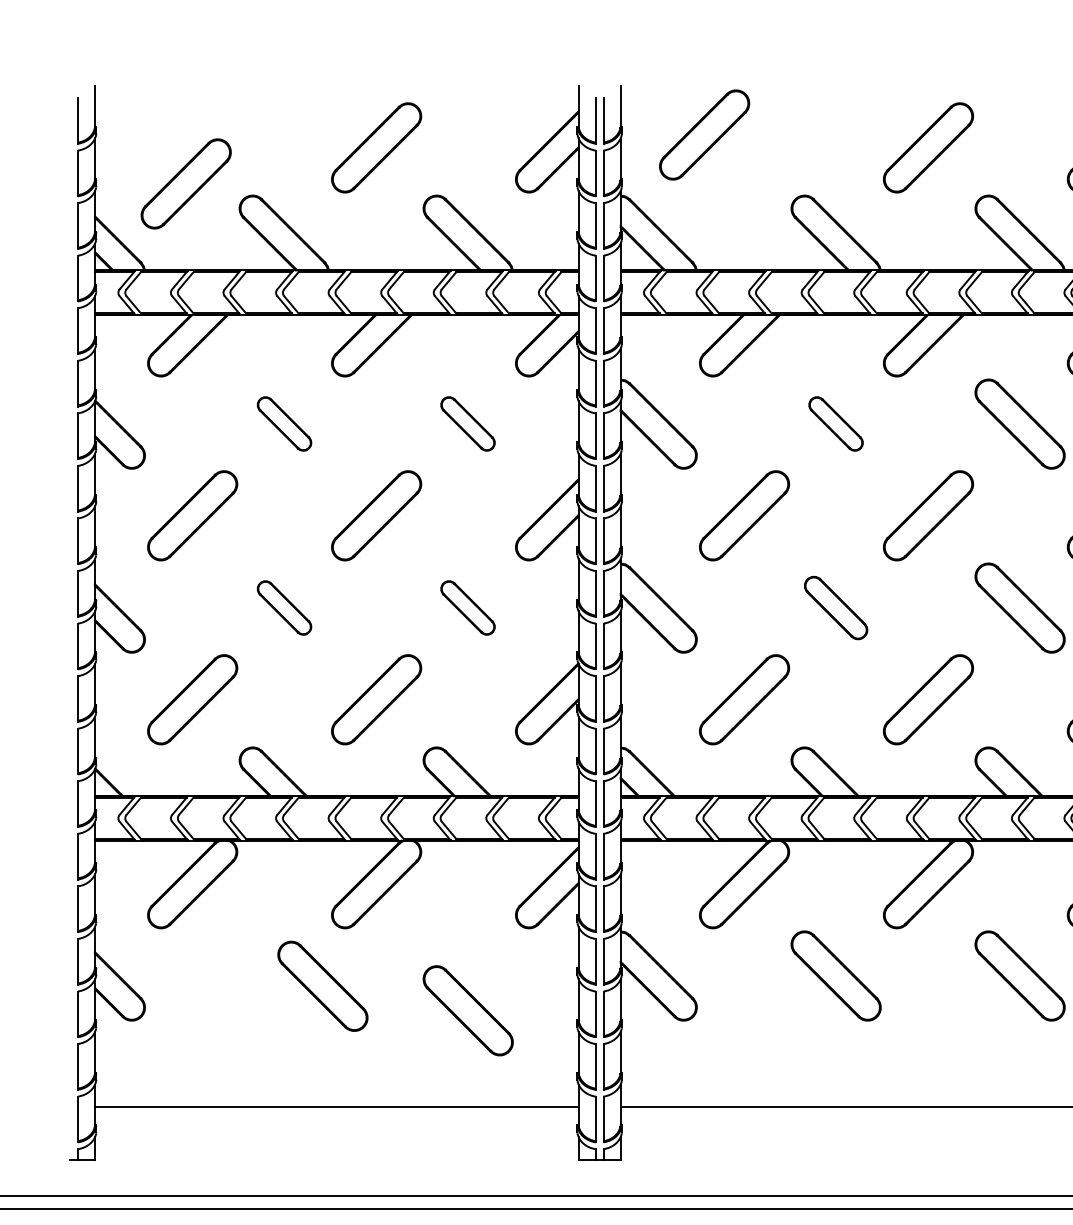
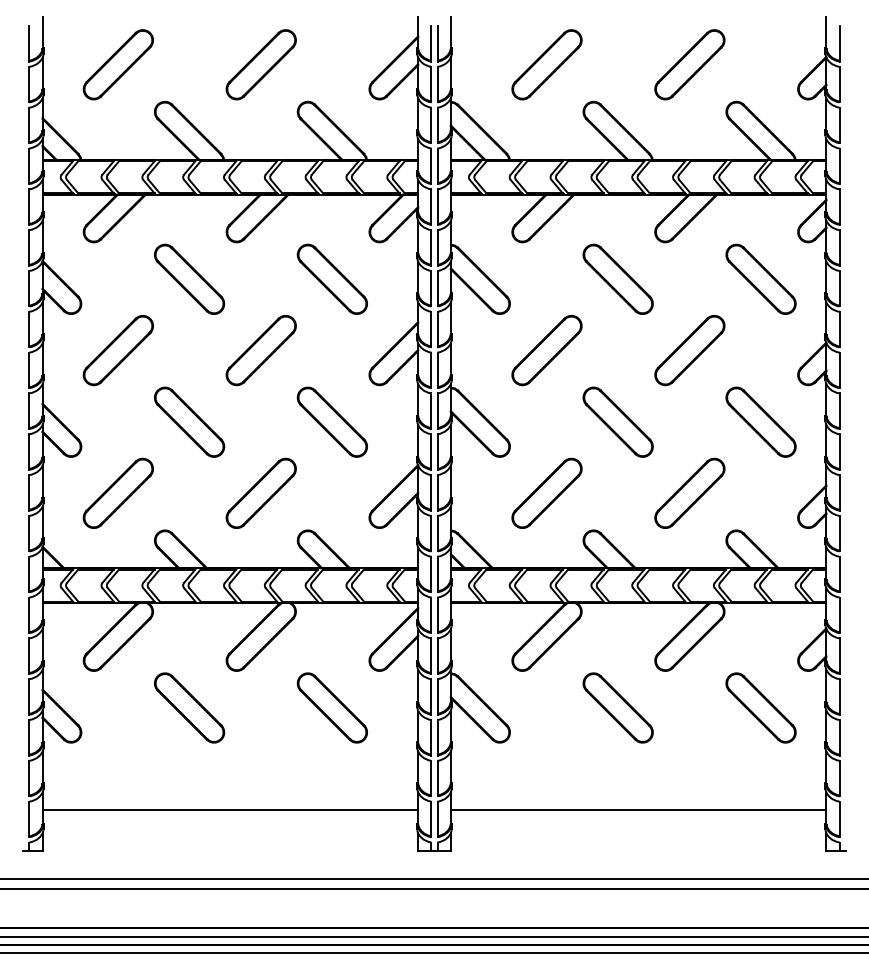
part: (703, 134) -> (546, 64), moved
part: (185, 183) -> (117, 64), moved
part: (284, 423) -> (189, 278), size x1.67
part: (467, 423) -> (331, 278), size x1.67
part: (835, 423) -> (617, 278), size x1.67
part: (284, 607) -> (189, 421), size x1.67
part: (467, 607) -> (331, 421), size x1.67
part: (835, 607) -> (617, 421), size x1.43
part: (322, 985) -> (189, 707), moved
part: (467, 1010) -> (331, 707), moved

